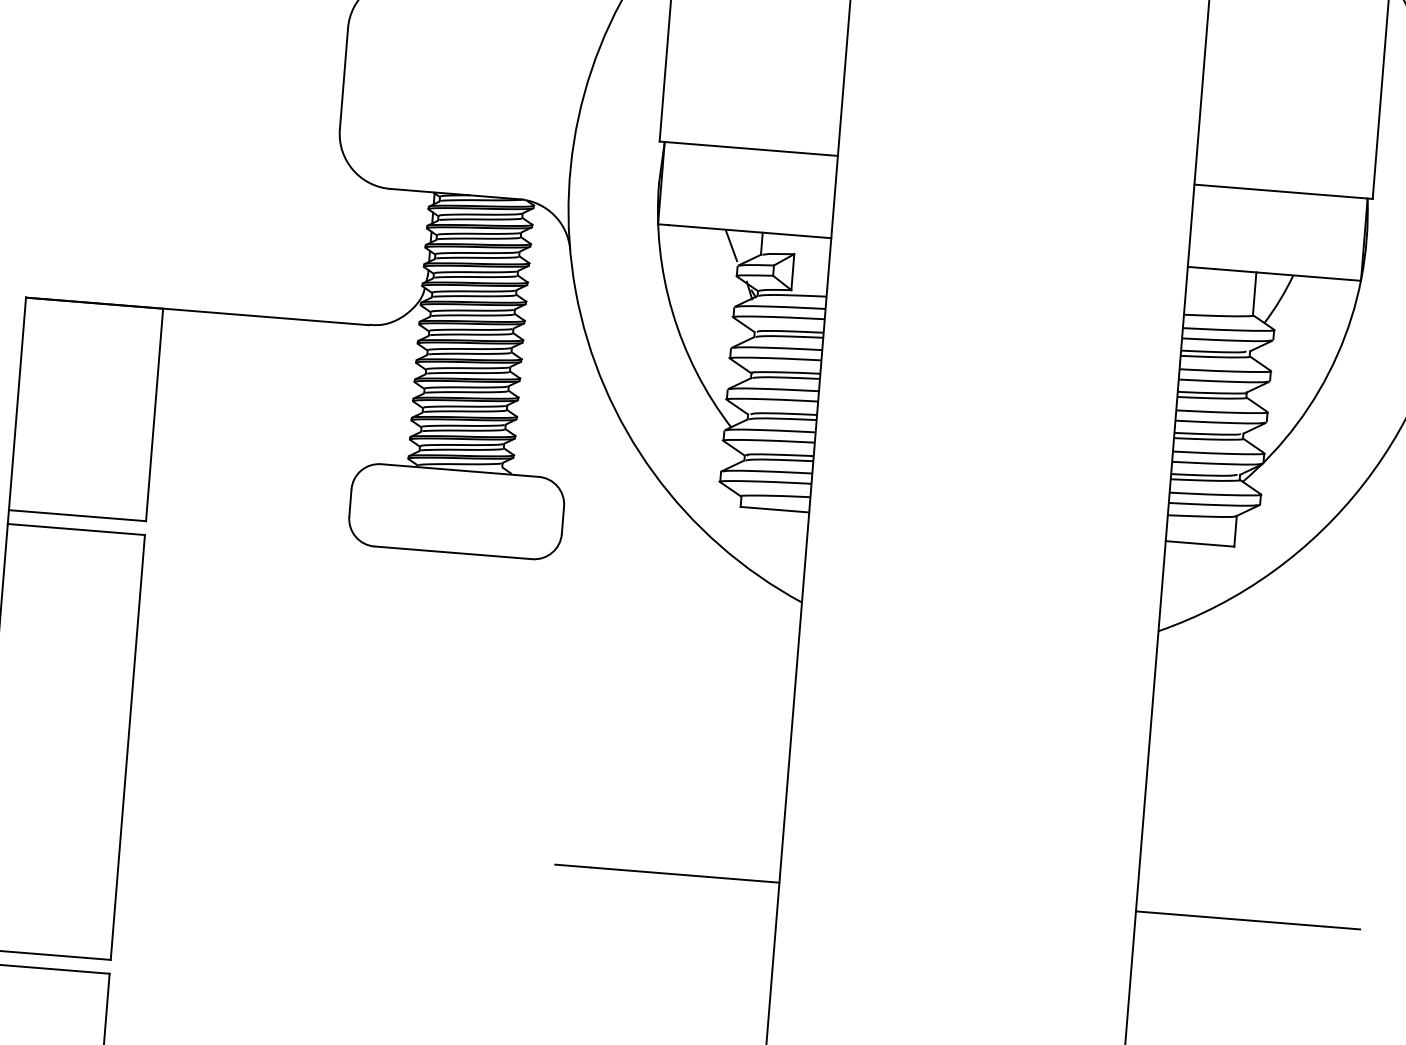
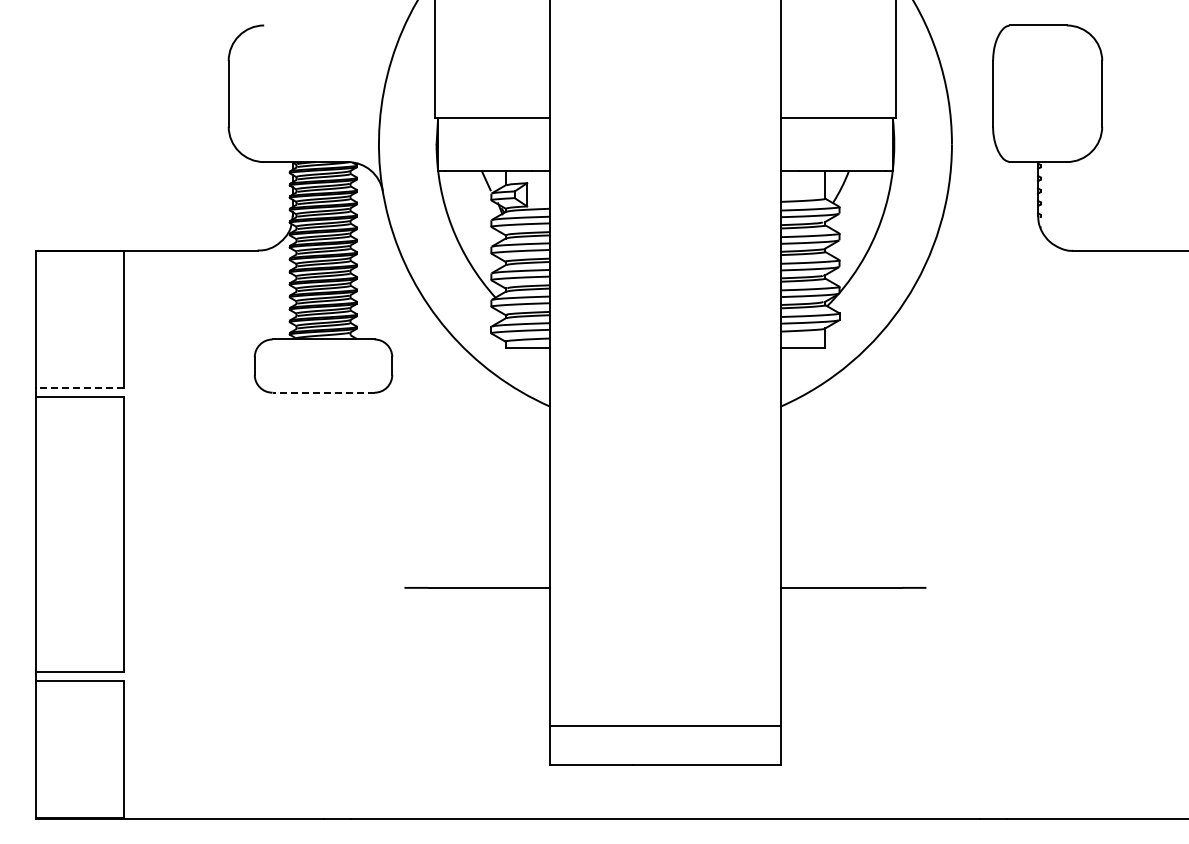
line: (76, 515) -> (79, 388), solid -> dashed
line: (453, 552) -> (323, 392), solid -> dashed

